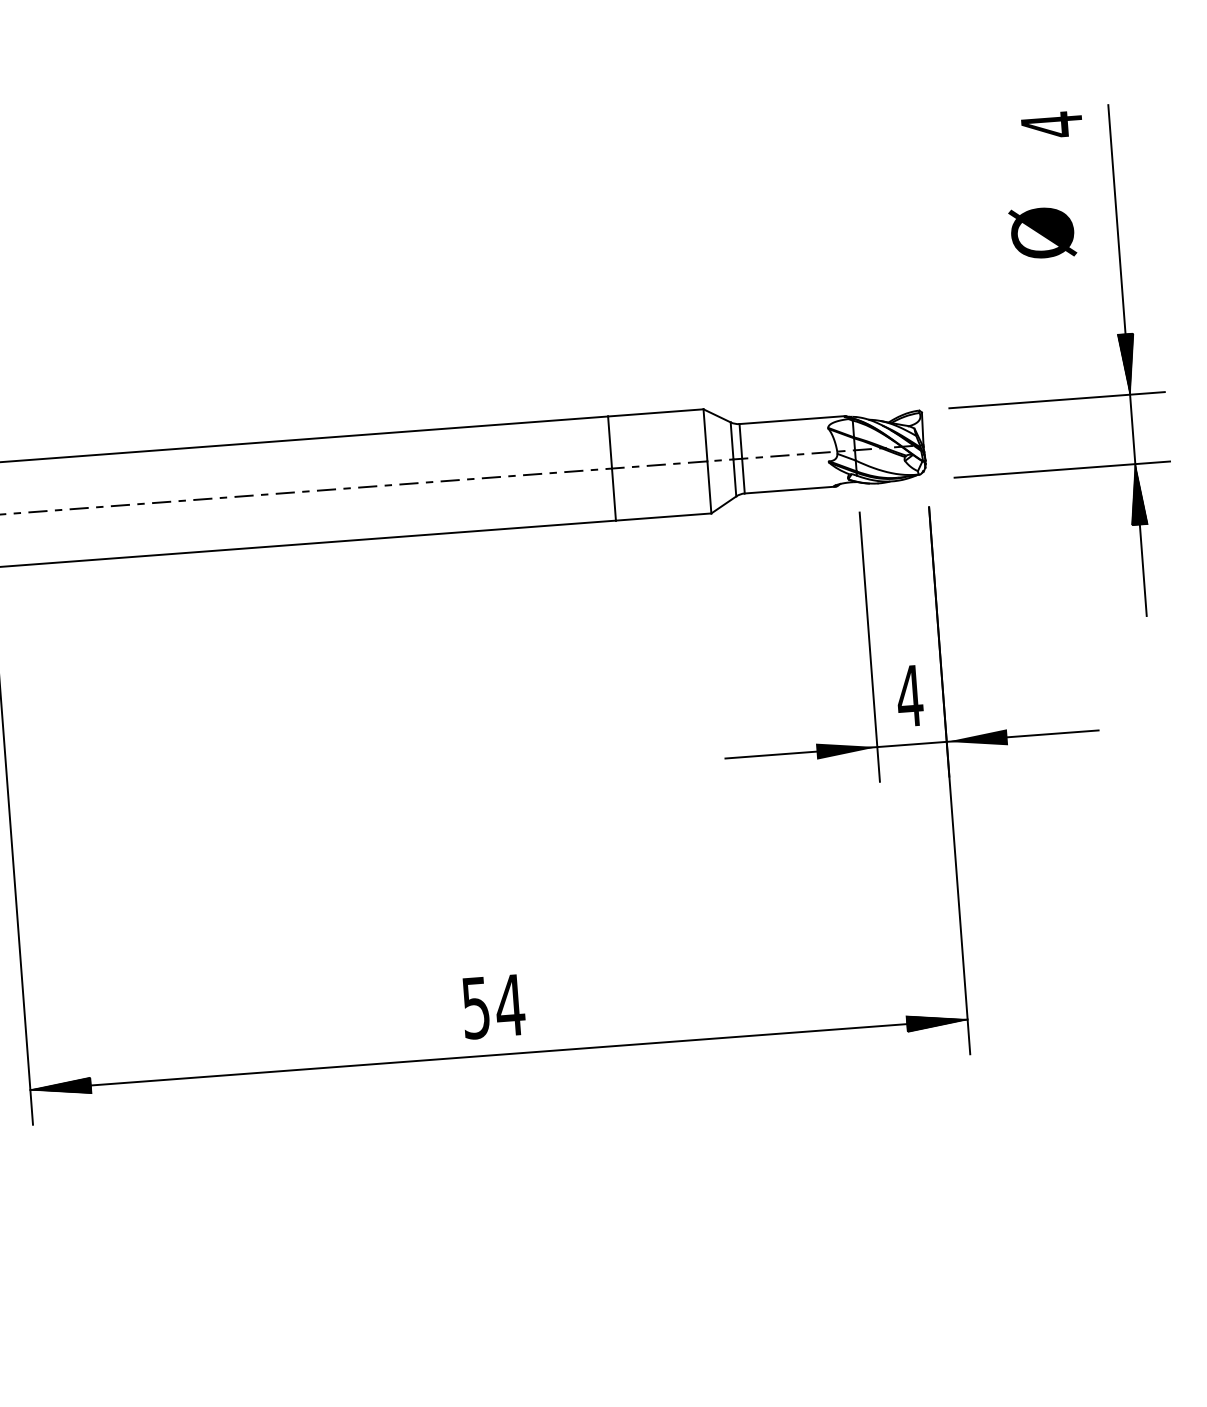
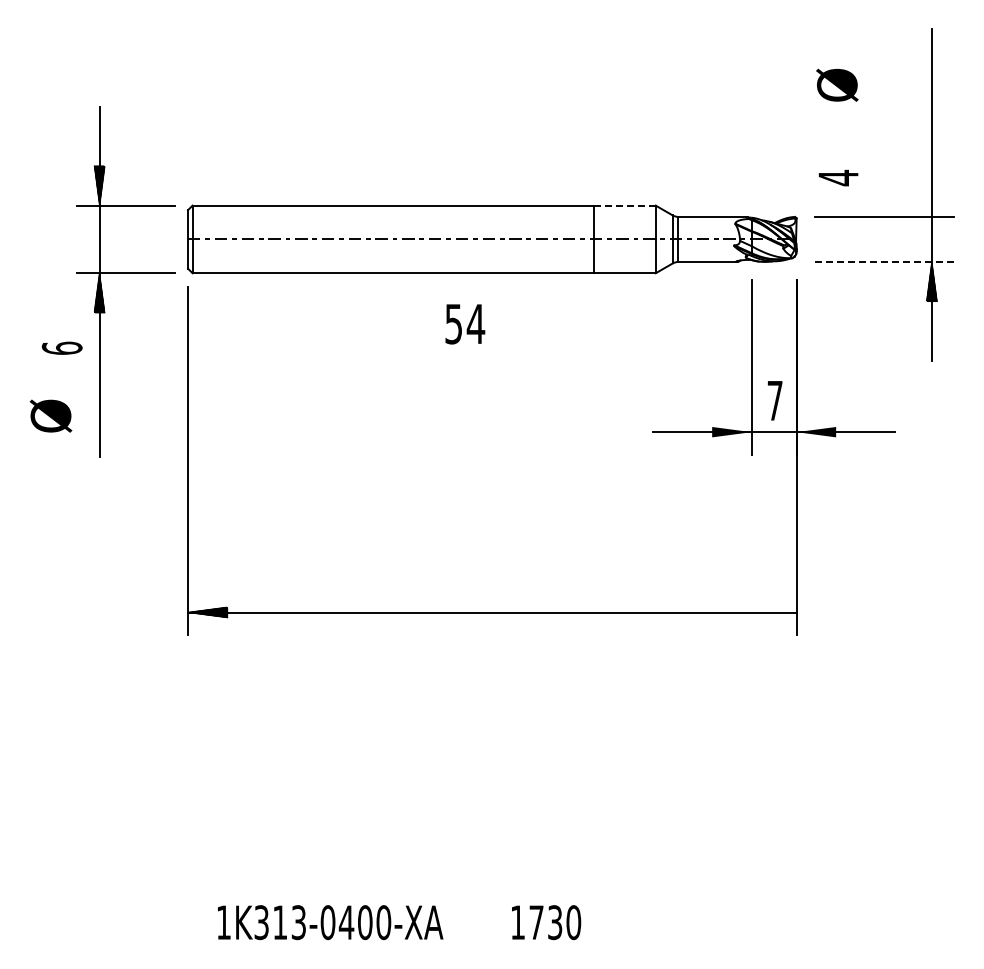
text: (1051, 124) -> (838, 177), moved
text: (1042, 231) -> (837, 84), moved
hatch: (1127, 363) -> (931, 196), removed
line: (655, 412) -> (624, 205), solid -> dashed
line: (1062, 468) -> (884, 261), solid -> dashed
text: (908, 695) -> (774, 400), 4 -> 7
text: (494, 1007) -> (465, 324), moved
hatch: (936, 1021) -> (776, 612), removed

